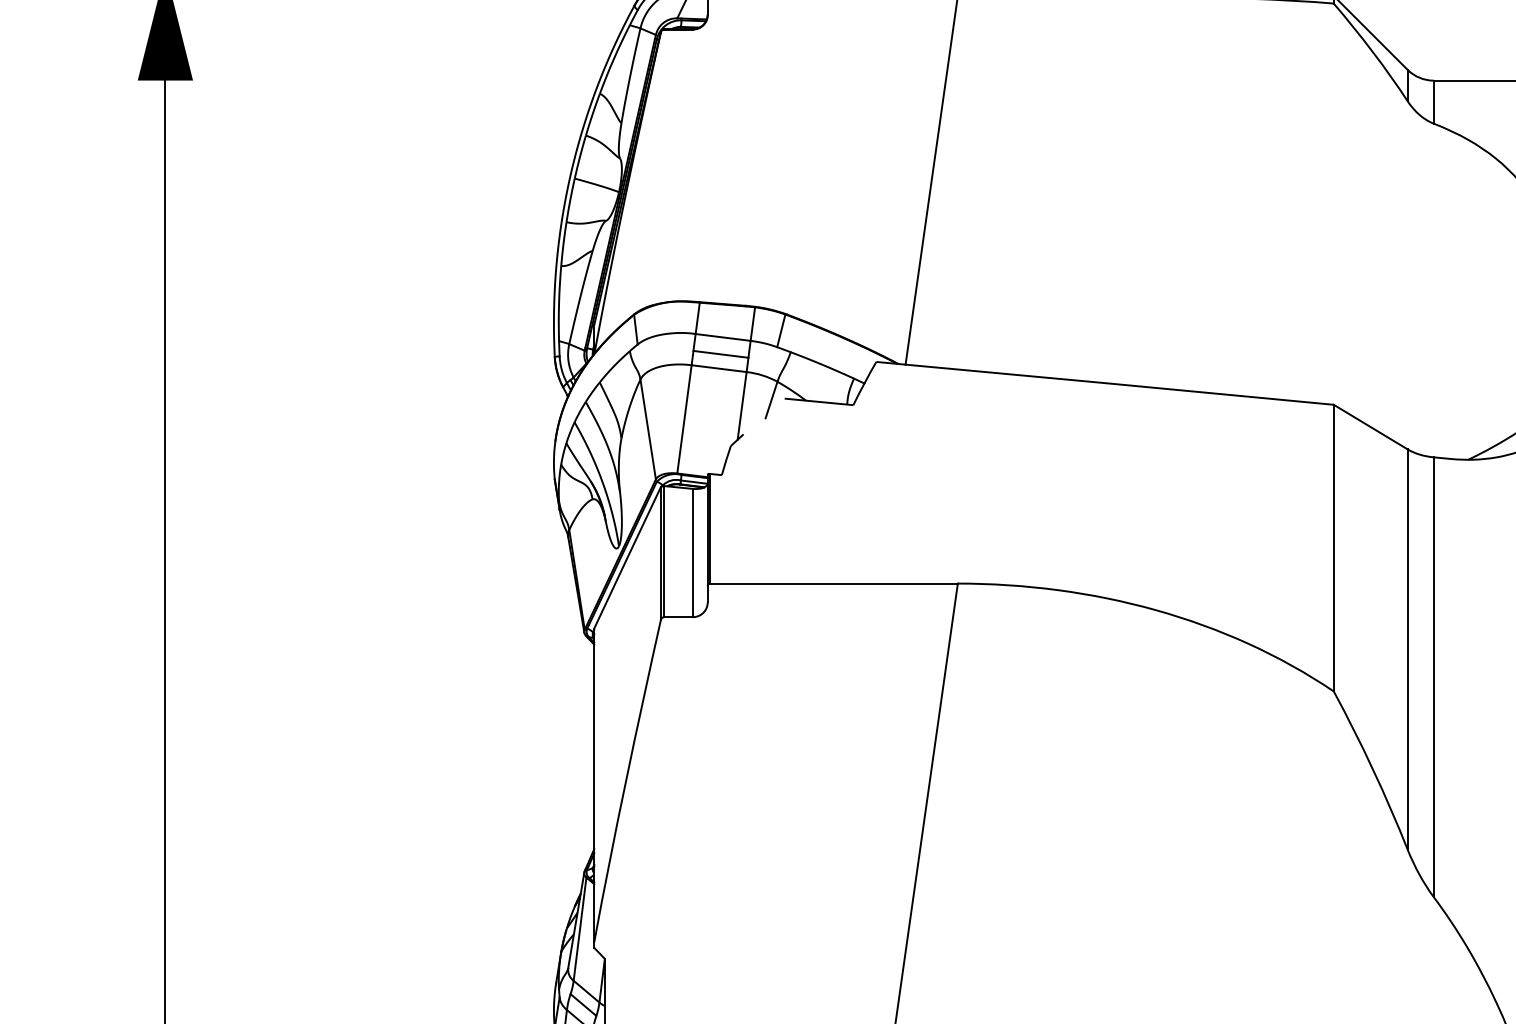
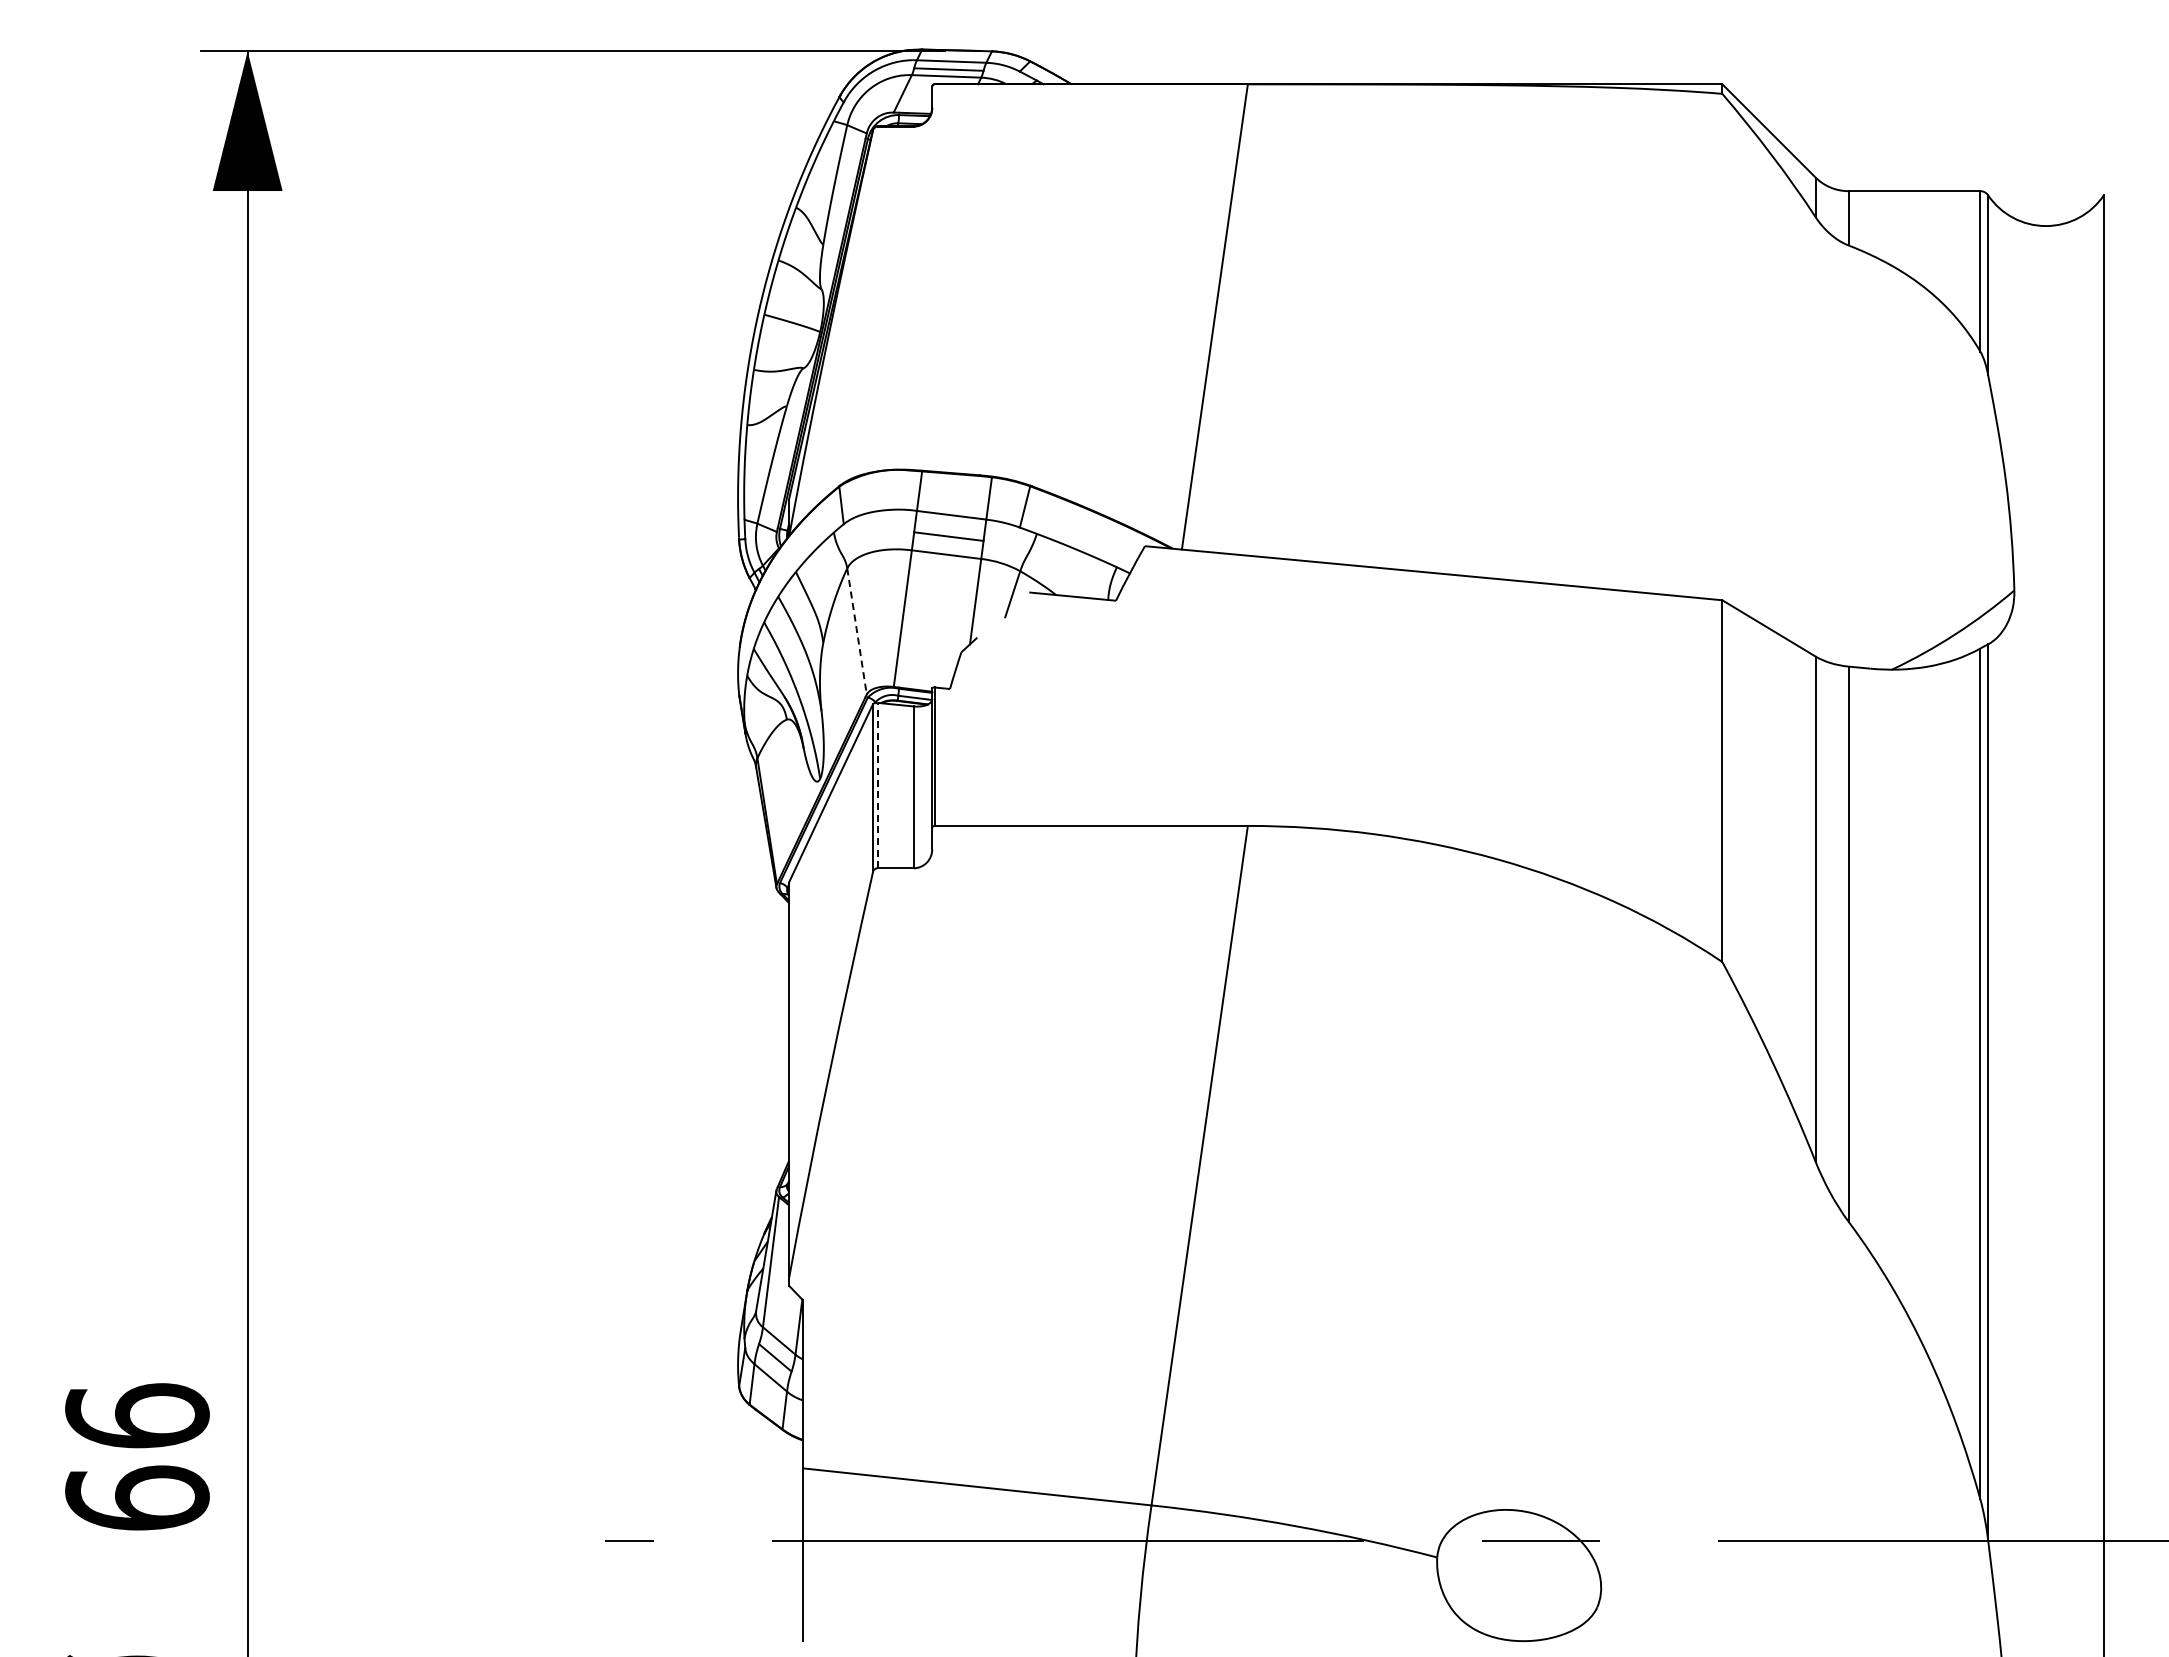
line: (648, 429) -> (857, 631), solid -> dashed
line: (664, 551) -> (877, 785), solid -> dashed

